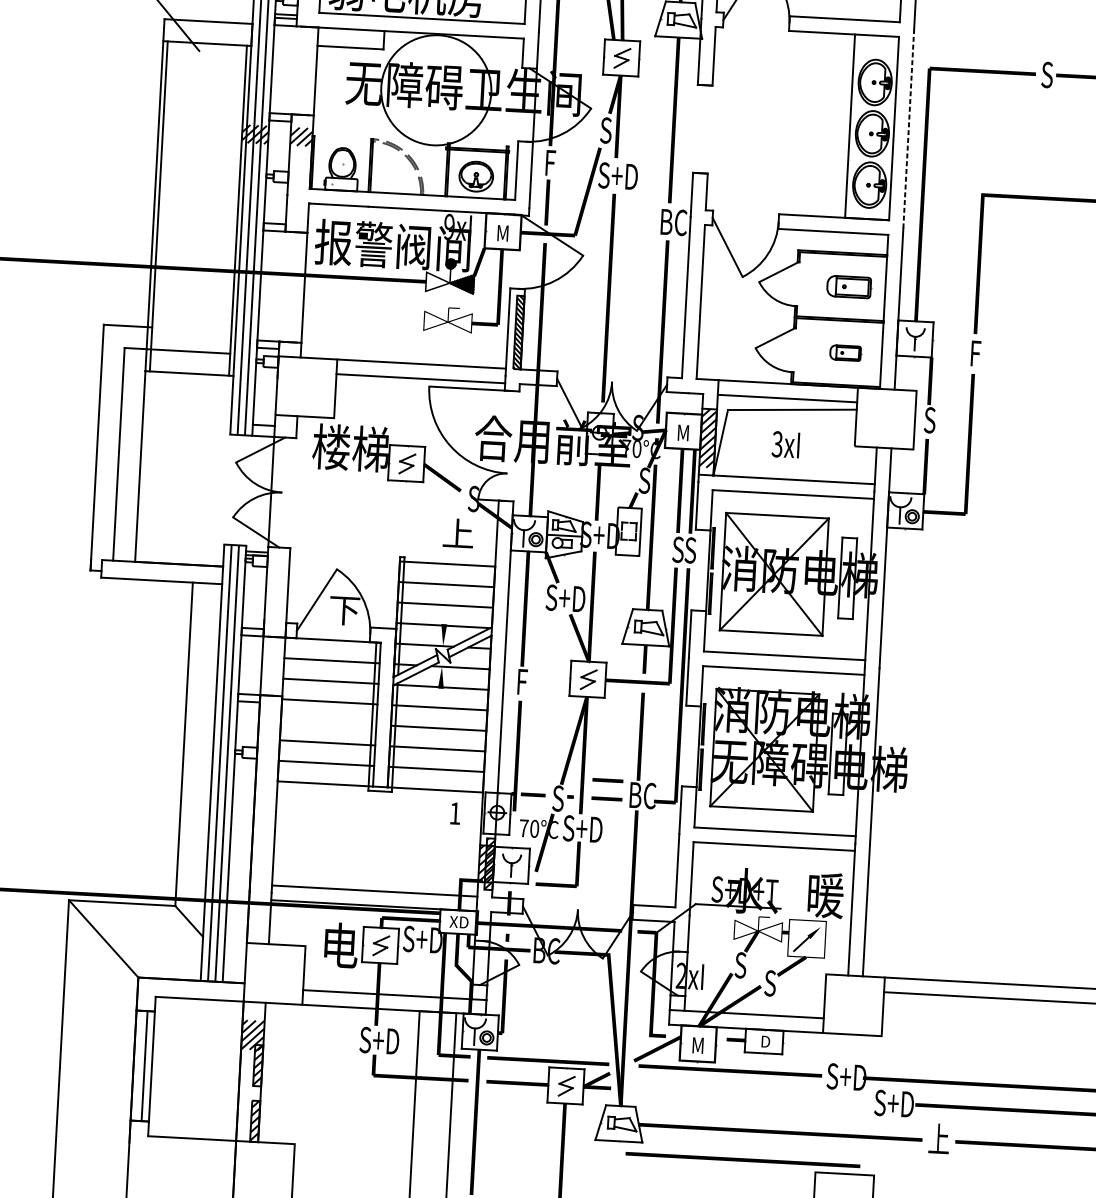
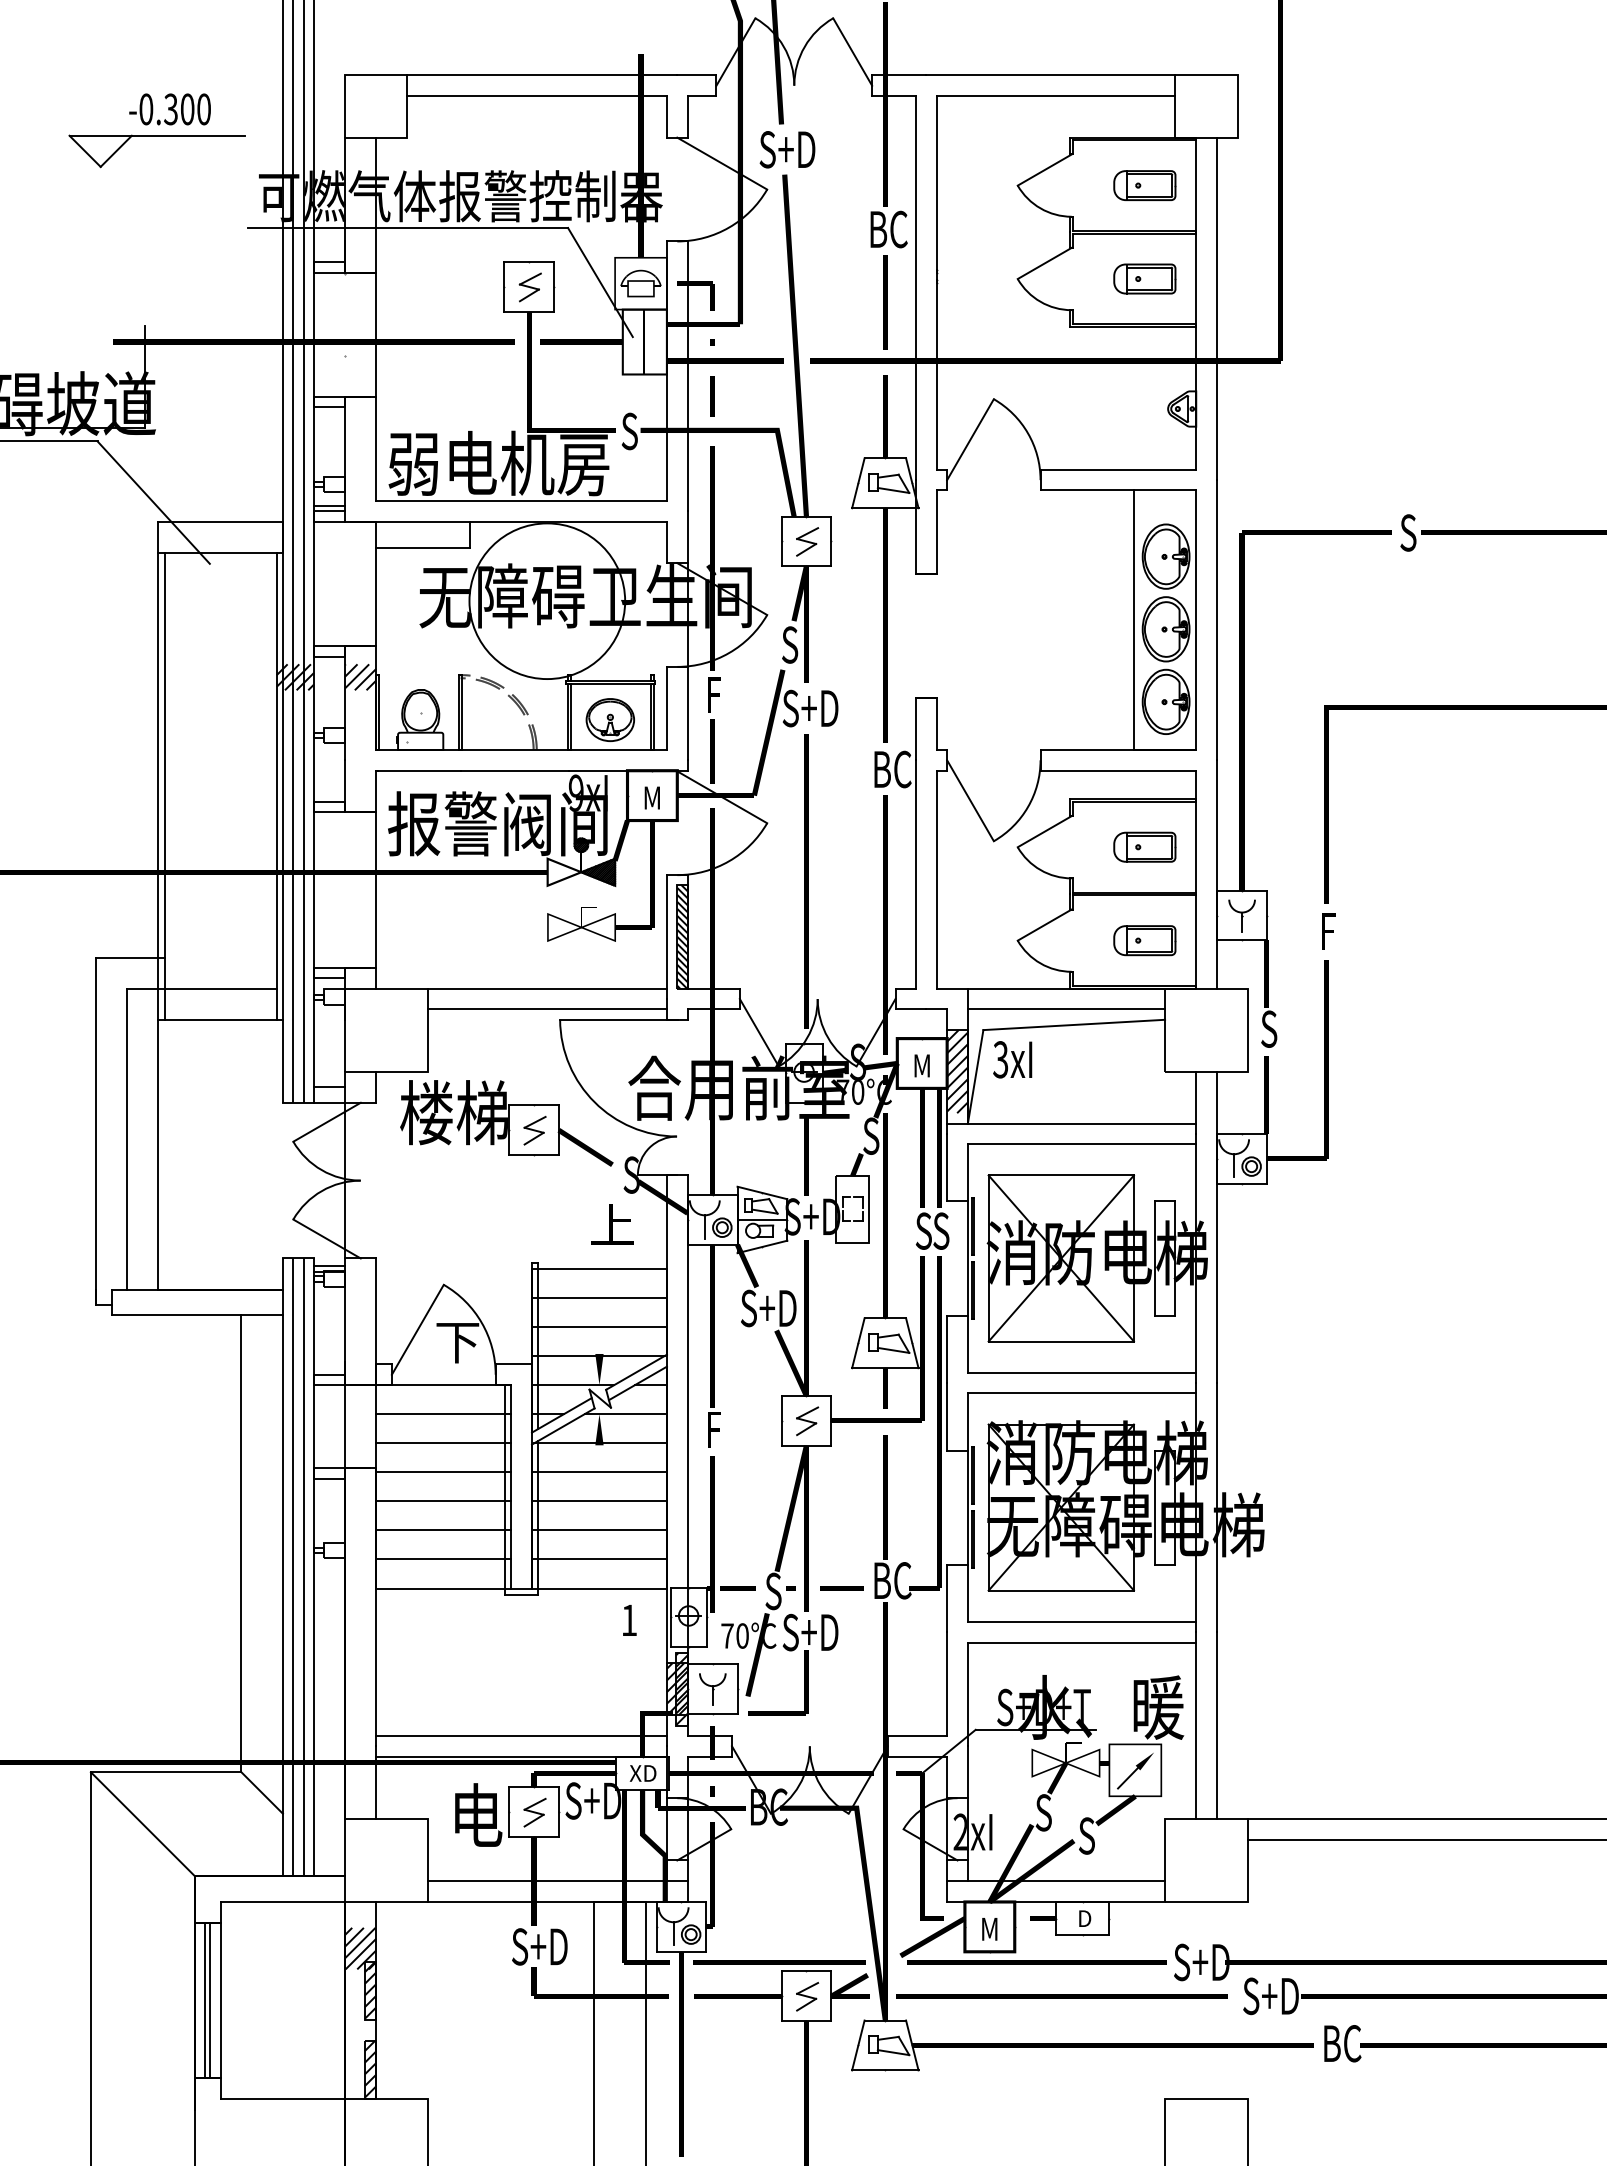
line: (908, 128) -> (1216, 619), dashed -> solid
part: (845, 352) -> (1144, 940), size x1.43
text: (785, 444) -> (1012, 1059), moved
line: (328, 722) -> (443, 1501), added
line: (607, 780) -> (841, 1562), removed
line: (141, 1065) -> (205, 2000), added
text: (943, 1138) -> (1342, 2041), 上 -> BC
line: (742, 1160) -> (1061, 1996), moved

